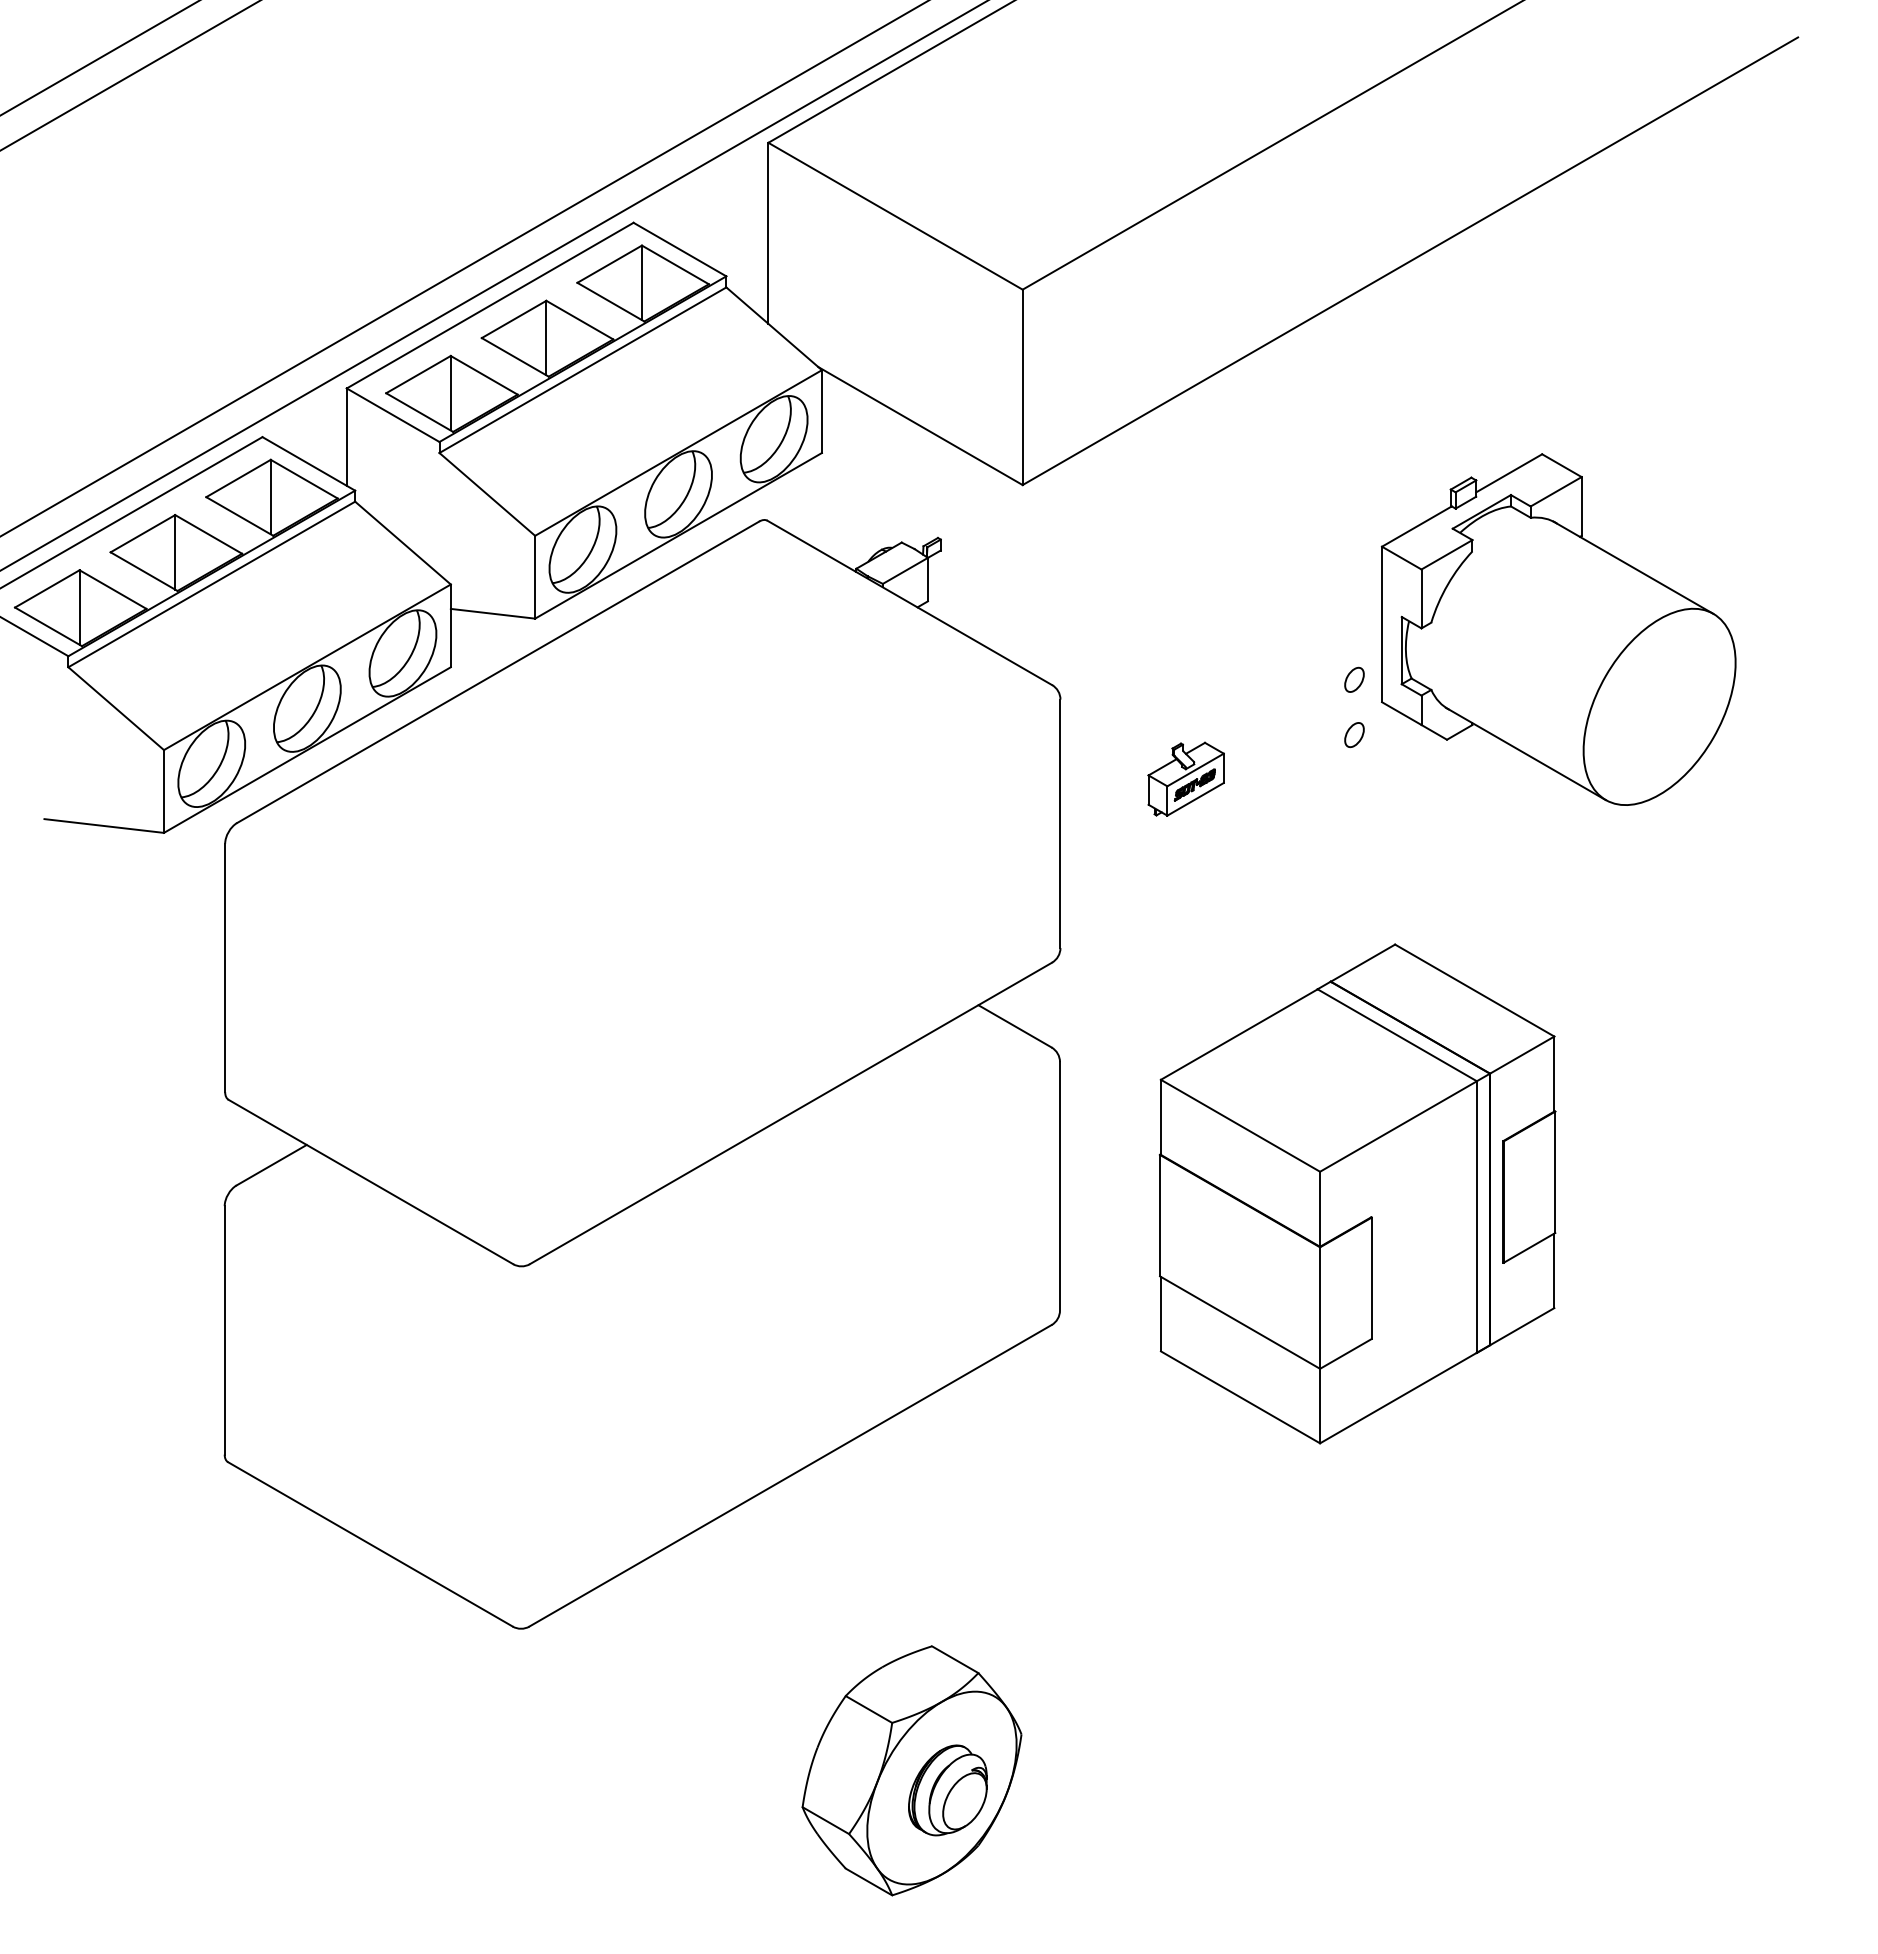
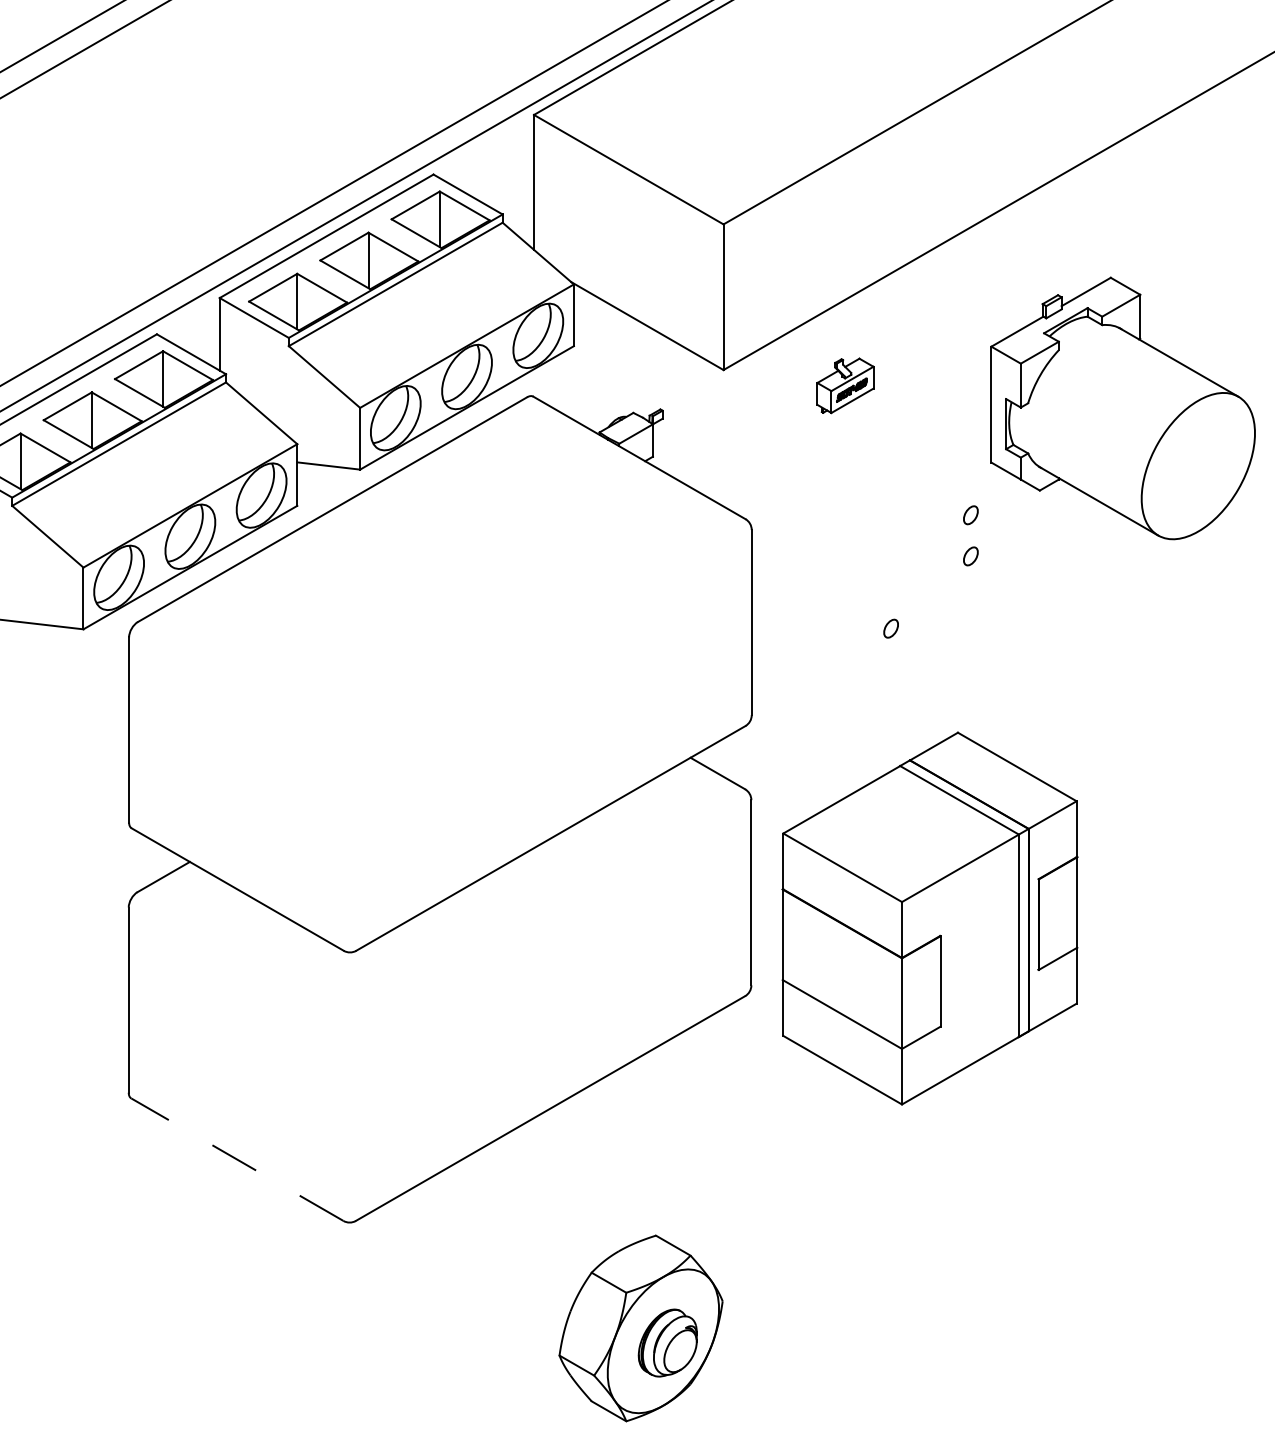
part: (1558, 629) -> (1122, 408), moved
part: (1185, 778) -> (844, 385), moved
part: (1247, 832) -> (891, 629), added
part: (1357, 1193) -> (929, 918), moved
line: (370, 1544) -> (237, 1159), solid -> dashed

